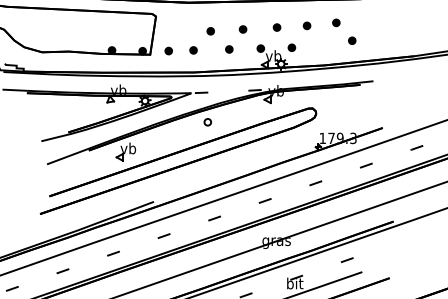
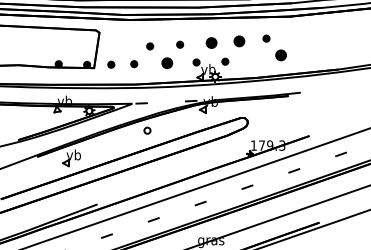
part: (306, 25) -> (238, 41), size x1.6
part: (276, 27) -> (211, 42), size x1.6
part: (352, 40) -> (281, 54), size x1.6
part: (229, 49) -> (167, 63), size x1.6

